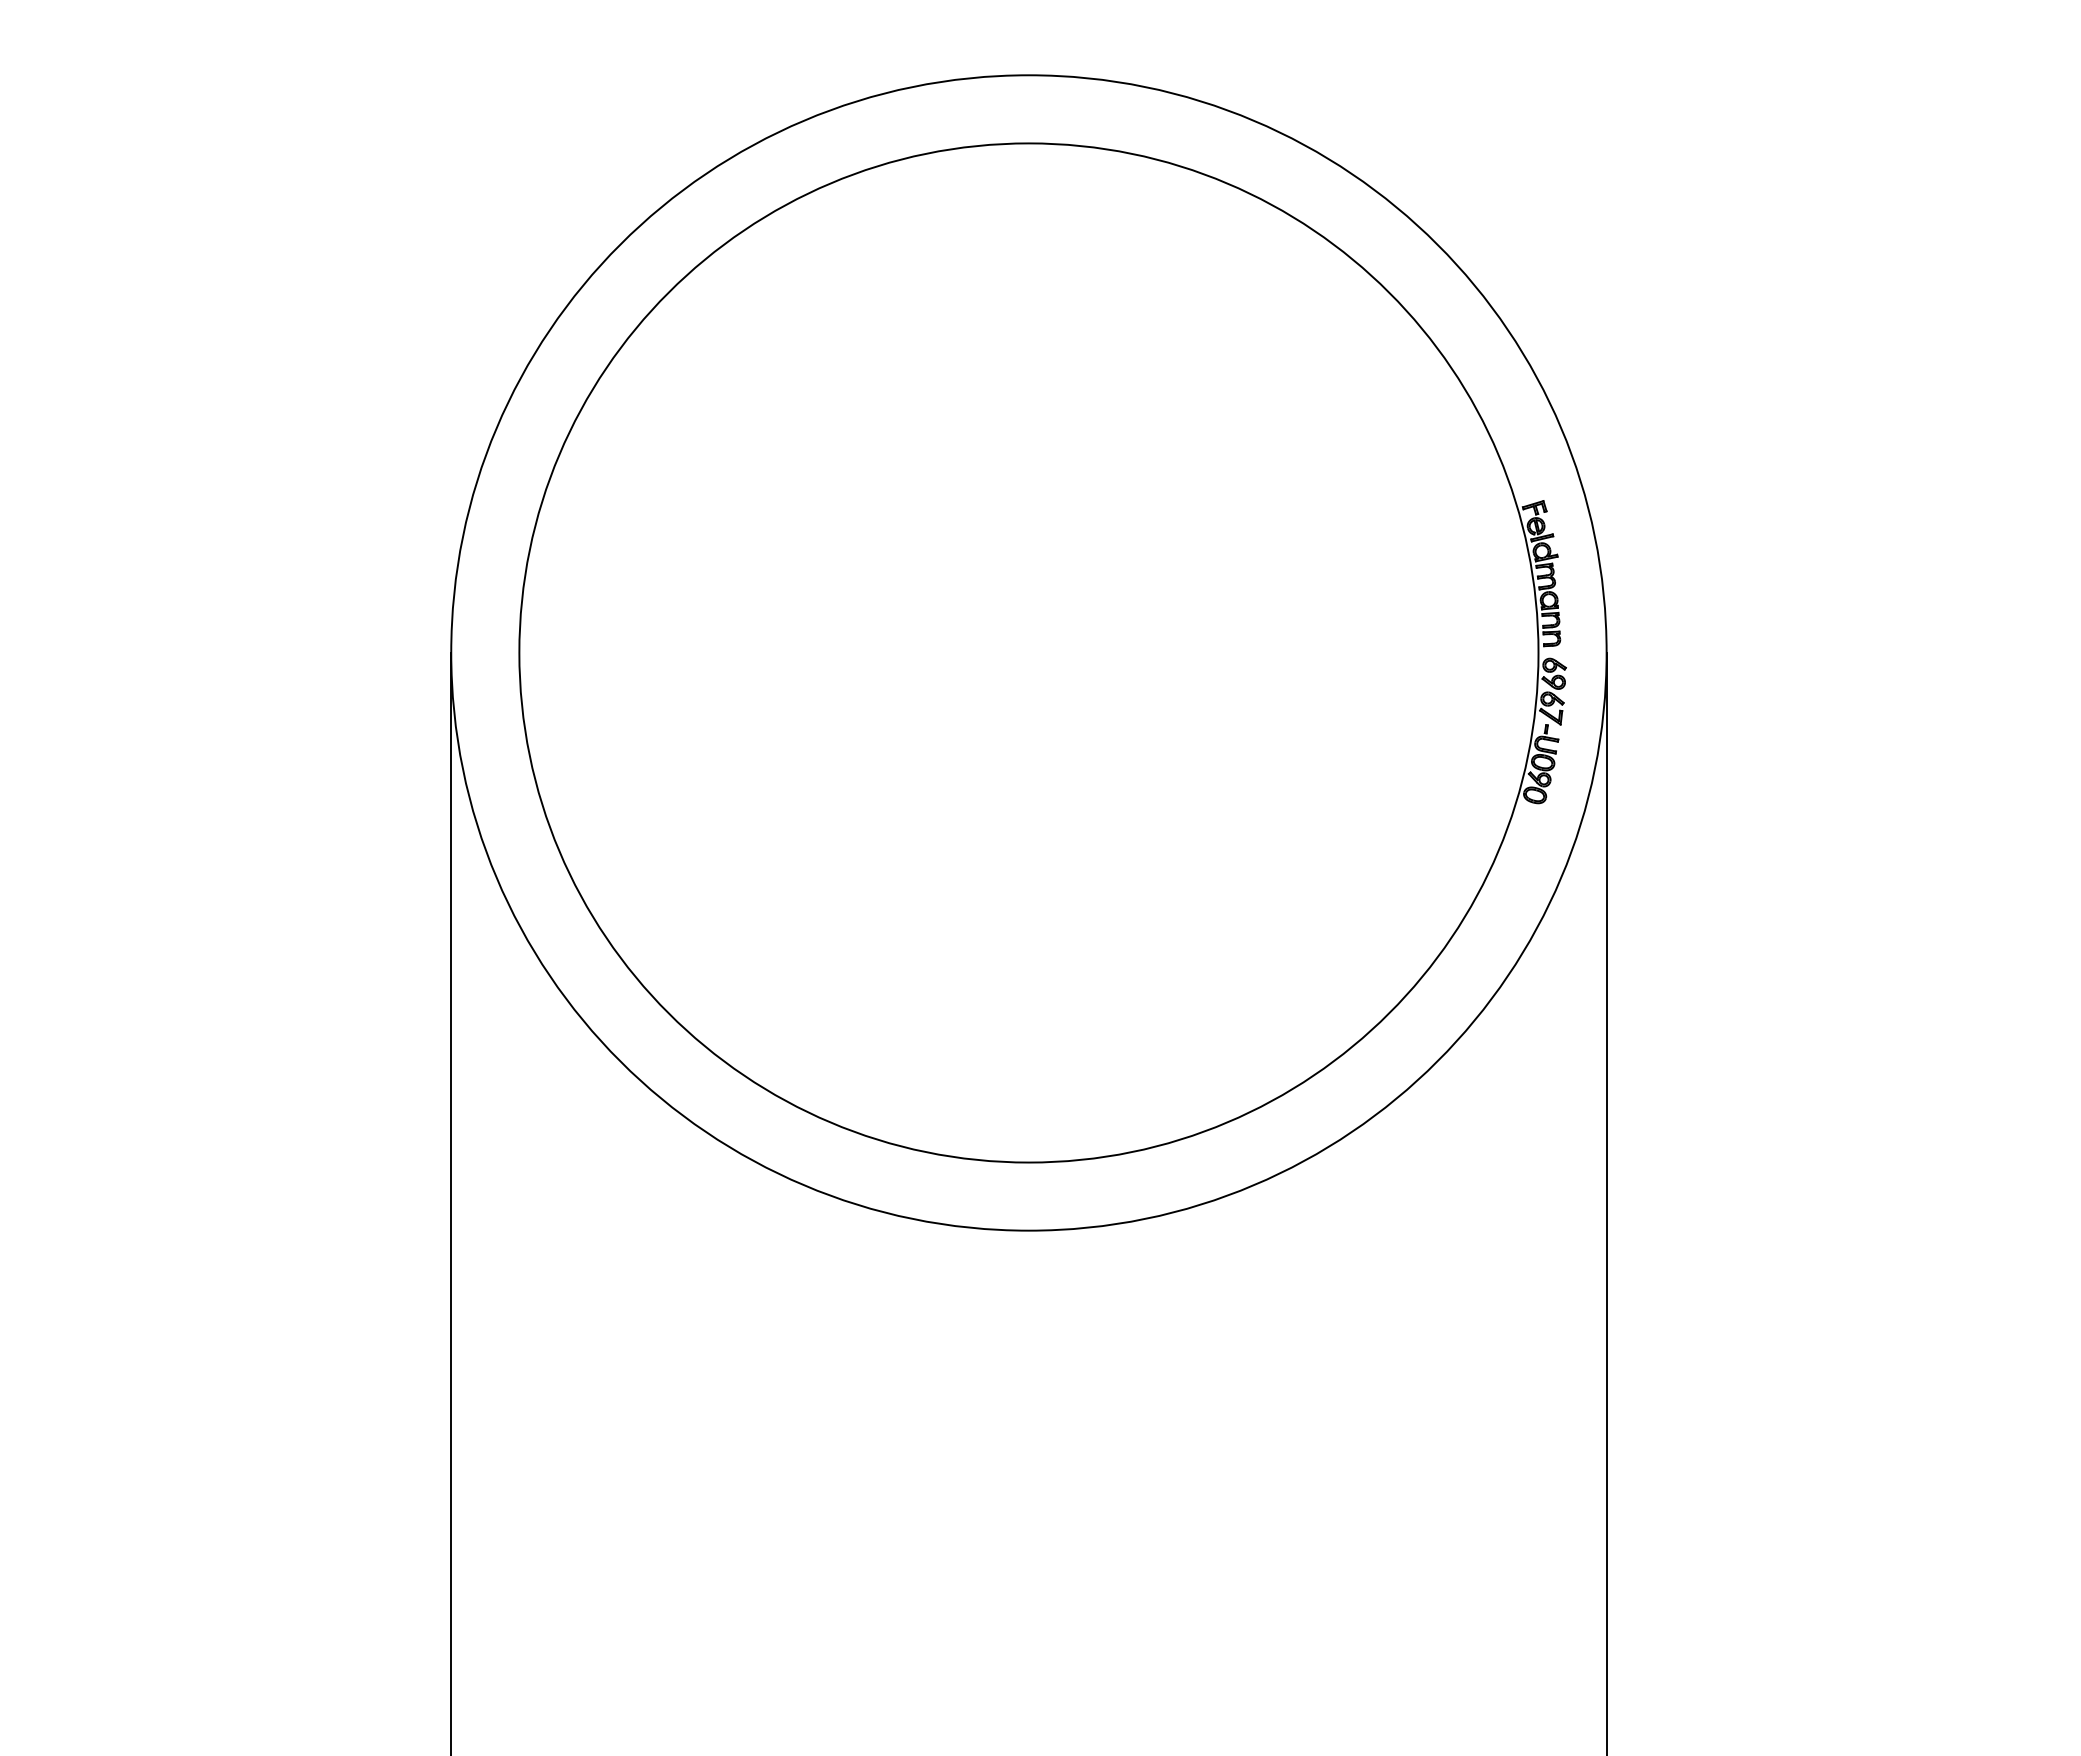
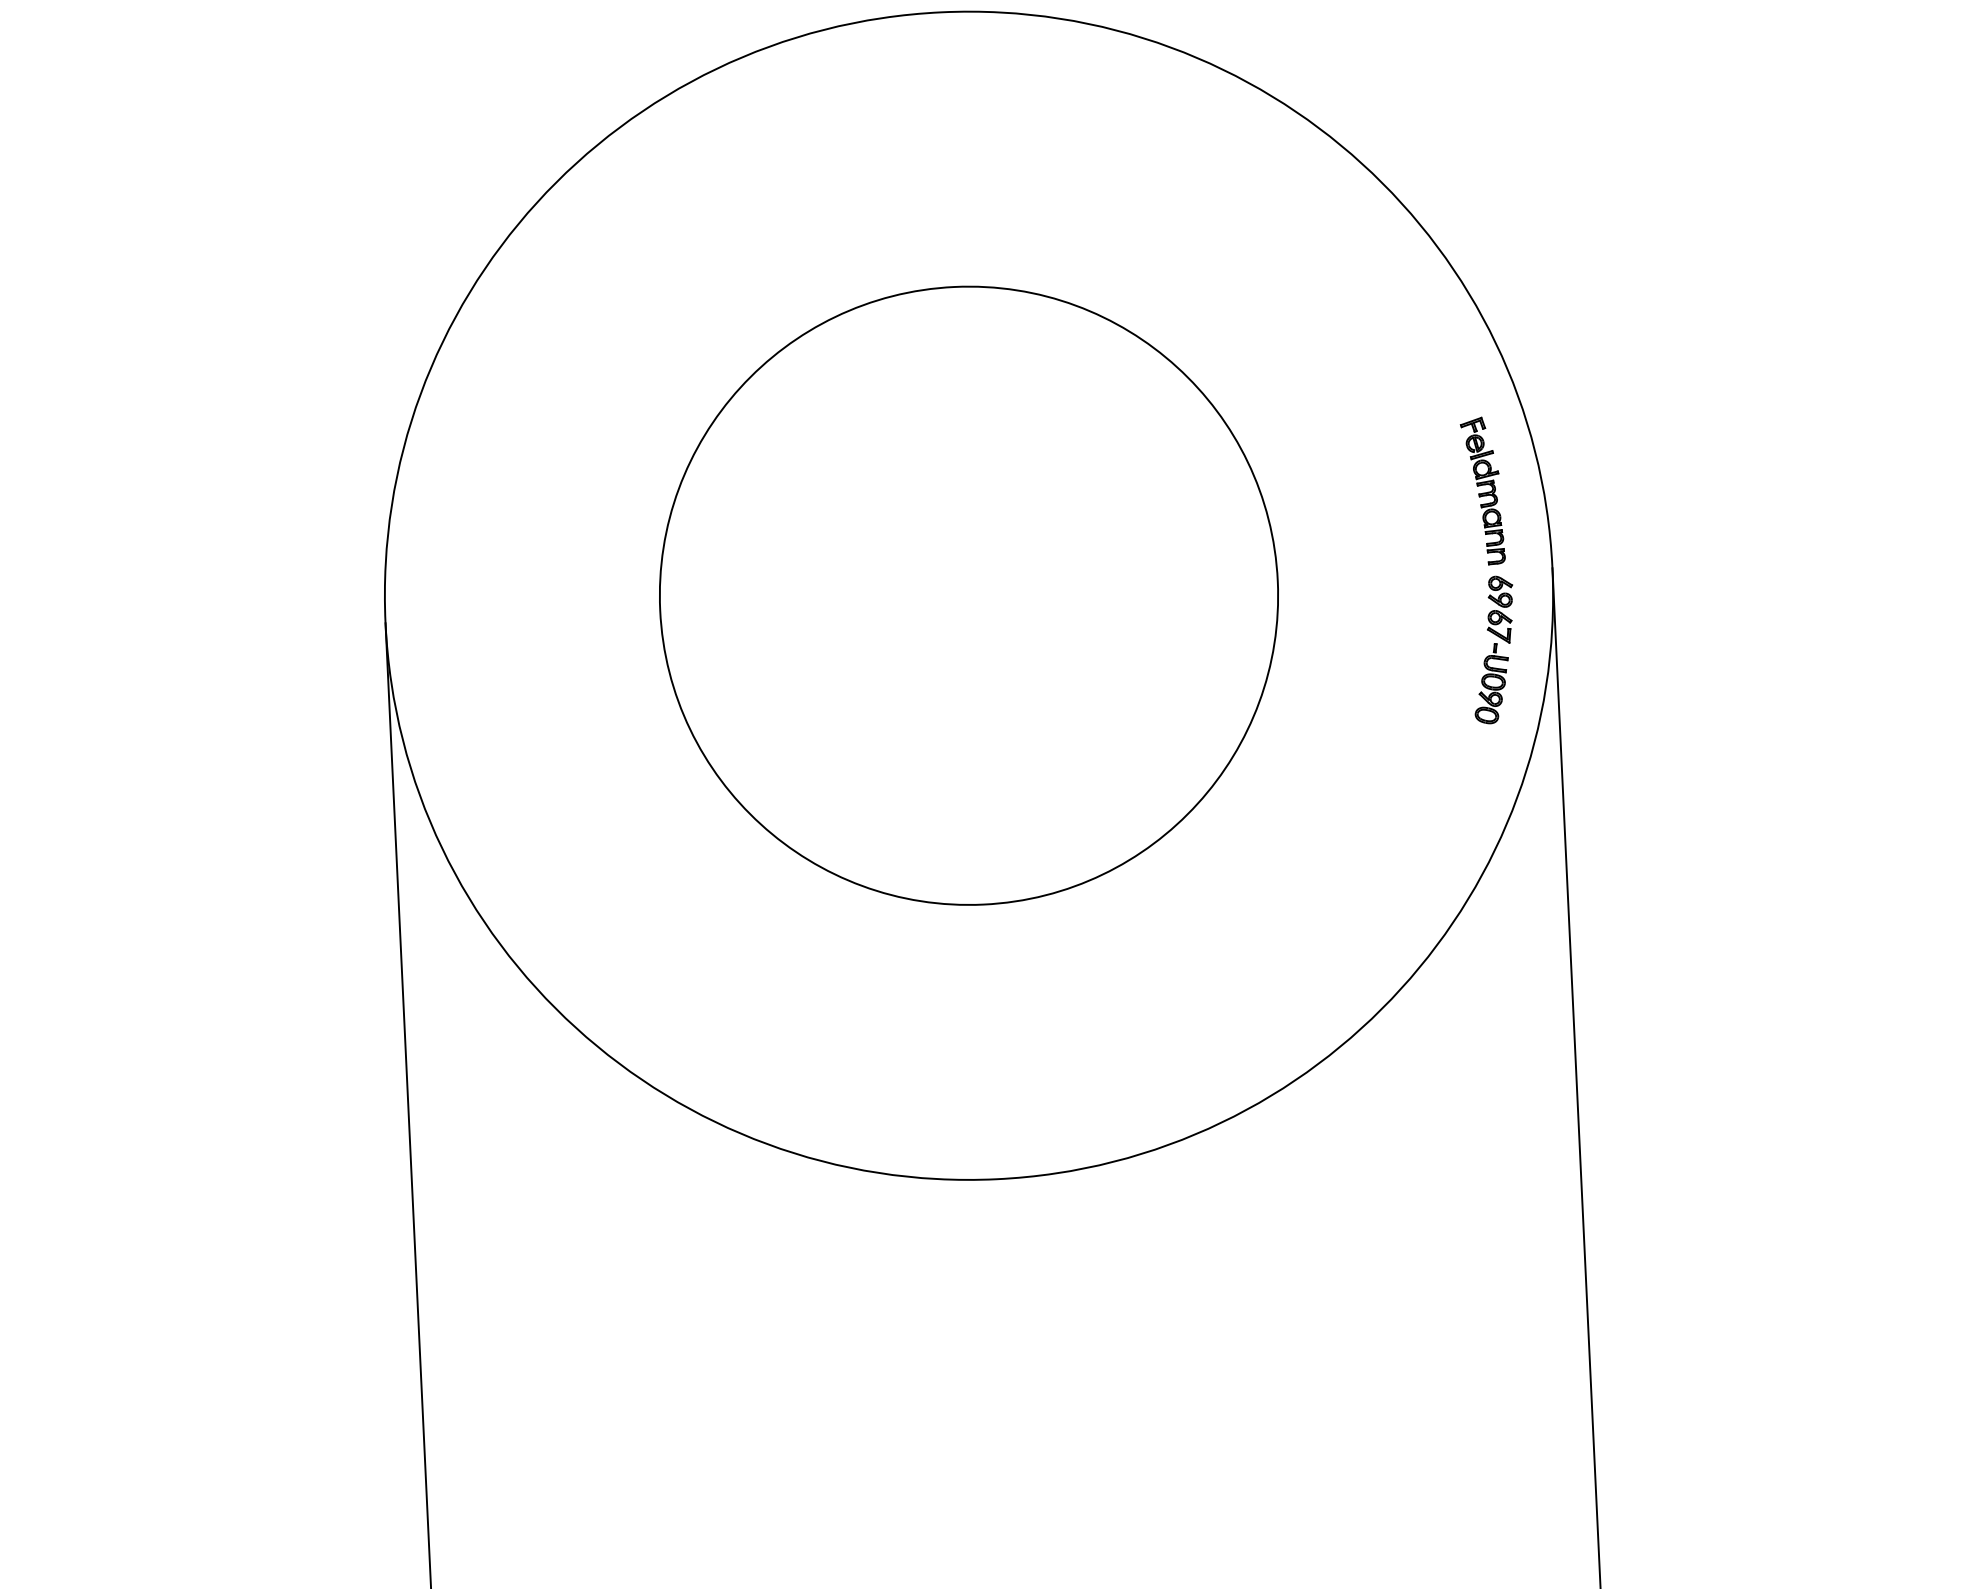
circle: (1028, 652) -> (968, 595), size x0.6

